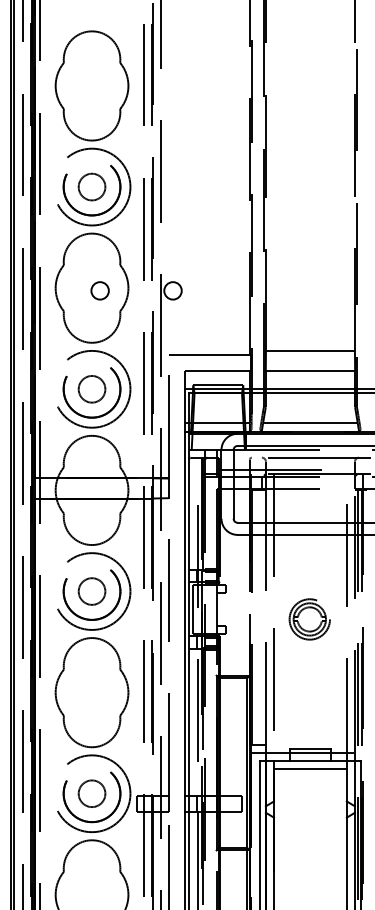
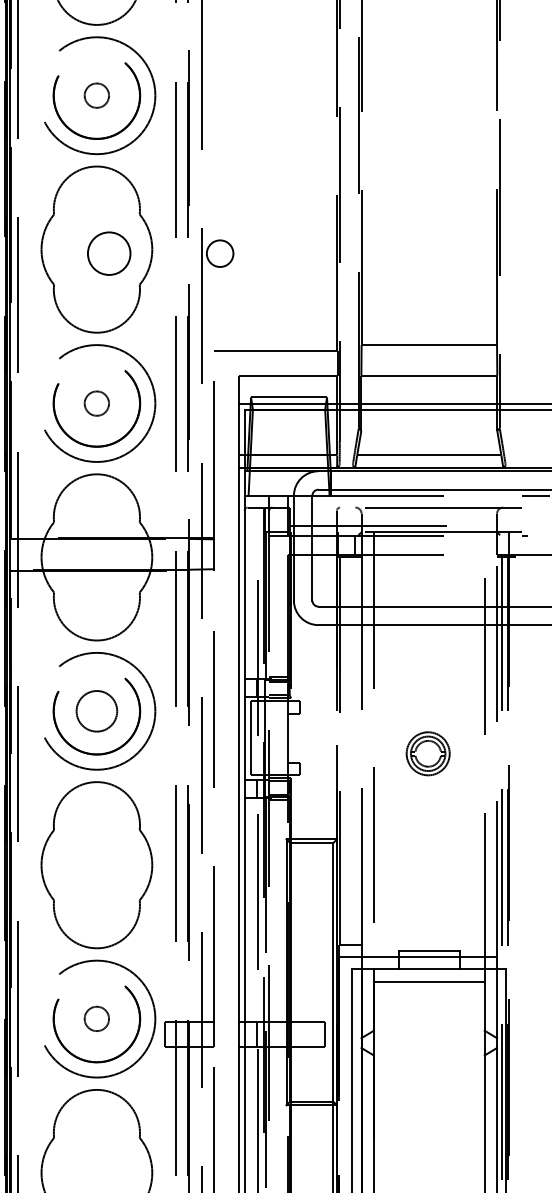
circle: (91, 186) -> (96, 94), size x0.6
circle: (99, 290) -> (108, 253), size x1.6
circle: (91, 389) -> (96, 403), size x0.6
part: (309, 619) -> (427, 753), size x0.7
circle: (91, 793) -> (96, 1018), size x0.6

